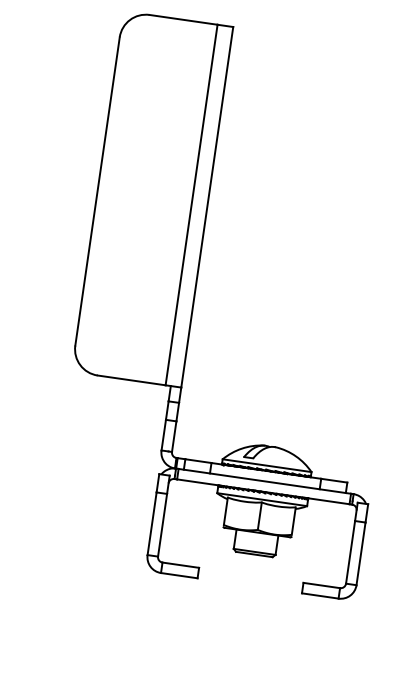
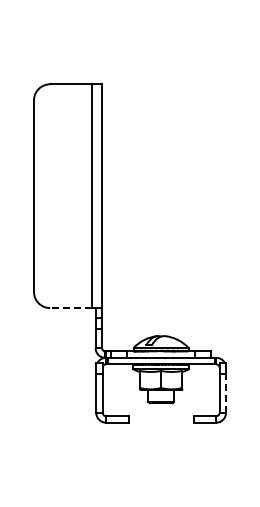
line: (130, 380) -> (70, 308), solid -> dashed
line: (361, 553) -> (226, 393), solid -> dashed

